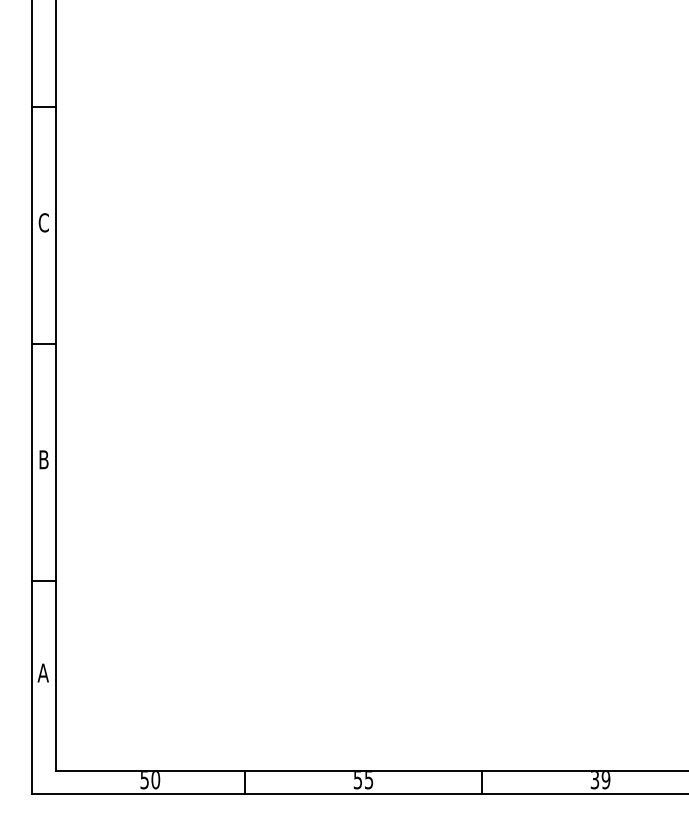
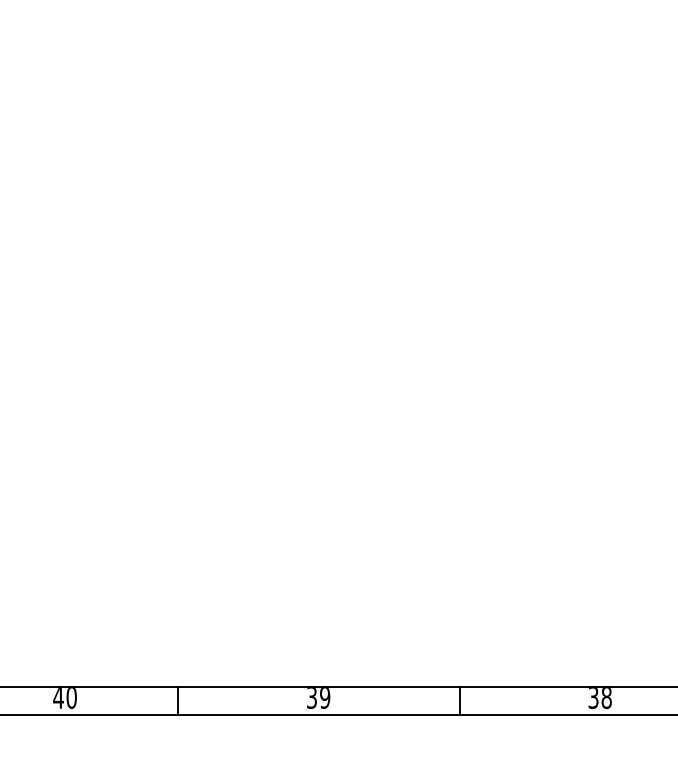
text: (144, 780) -> (58, 698), 50 -> 40
text: (363, 780) -> (318, 698), 55 -> 39
text: (605, 780) -> (606, 698), 39 -> 38

